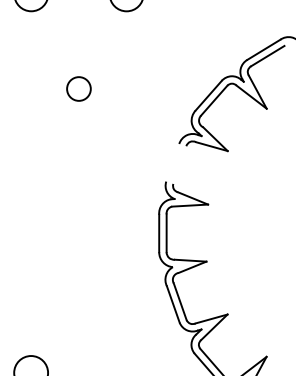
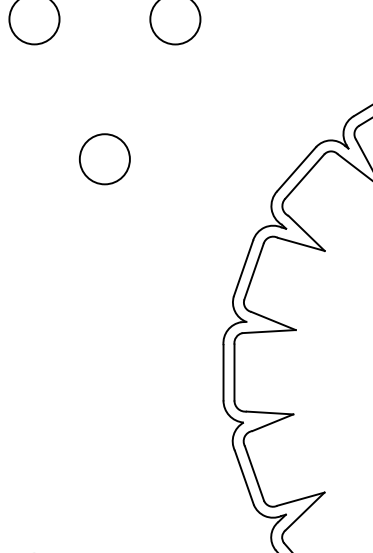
circle: (78, 88) -> (104, 158), size x1.43
line: (172, 162) -> (243, 267), added
line: (179, 164) -> (253, 270), added

